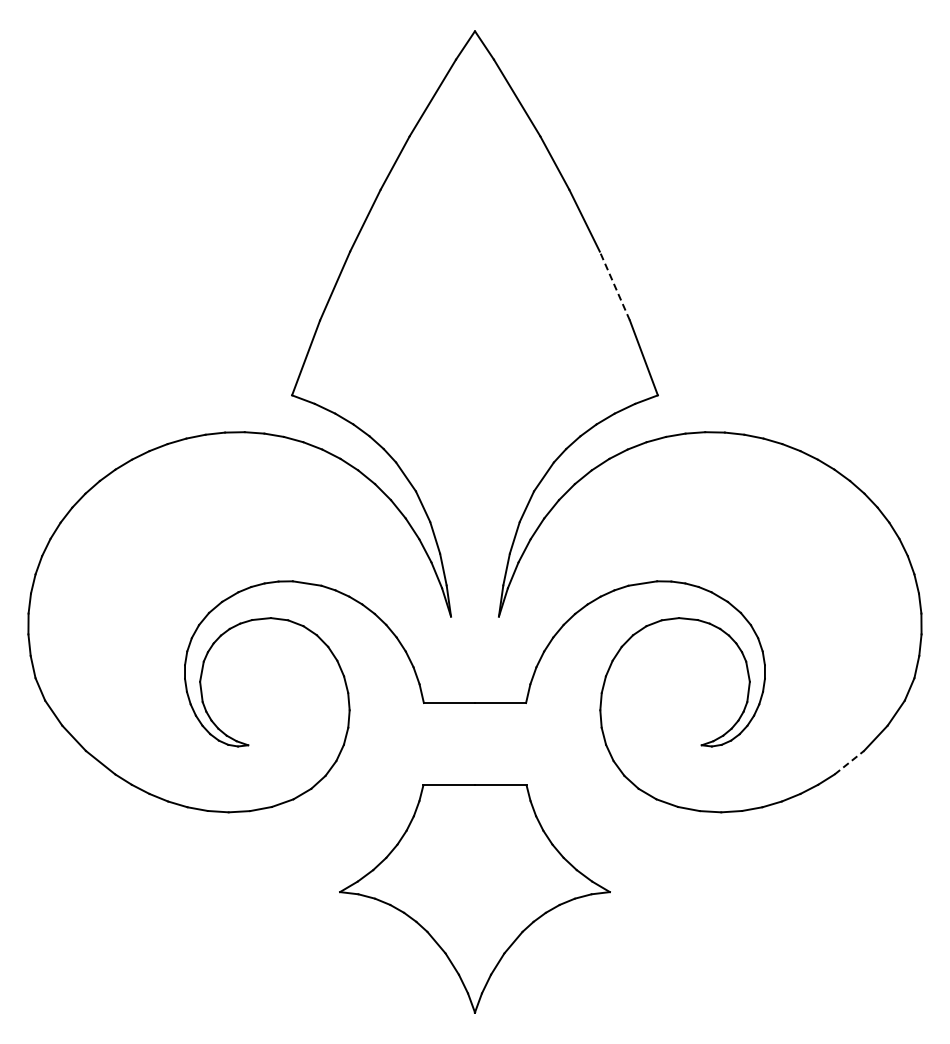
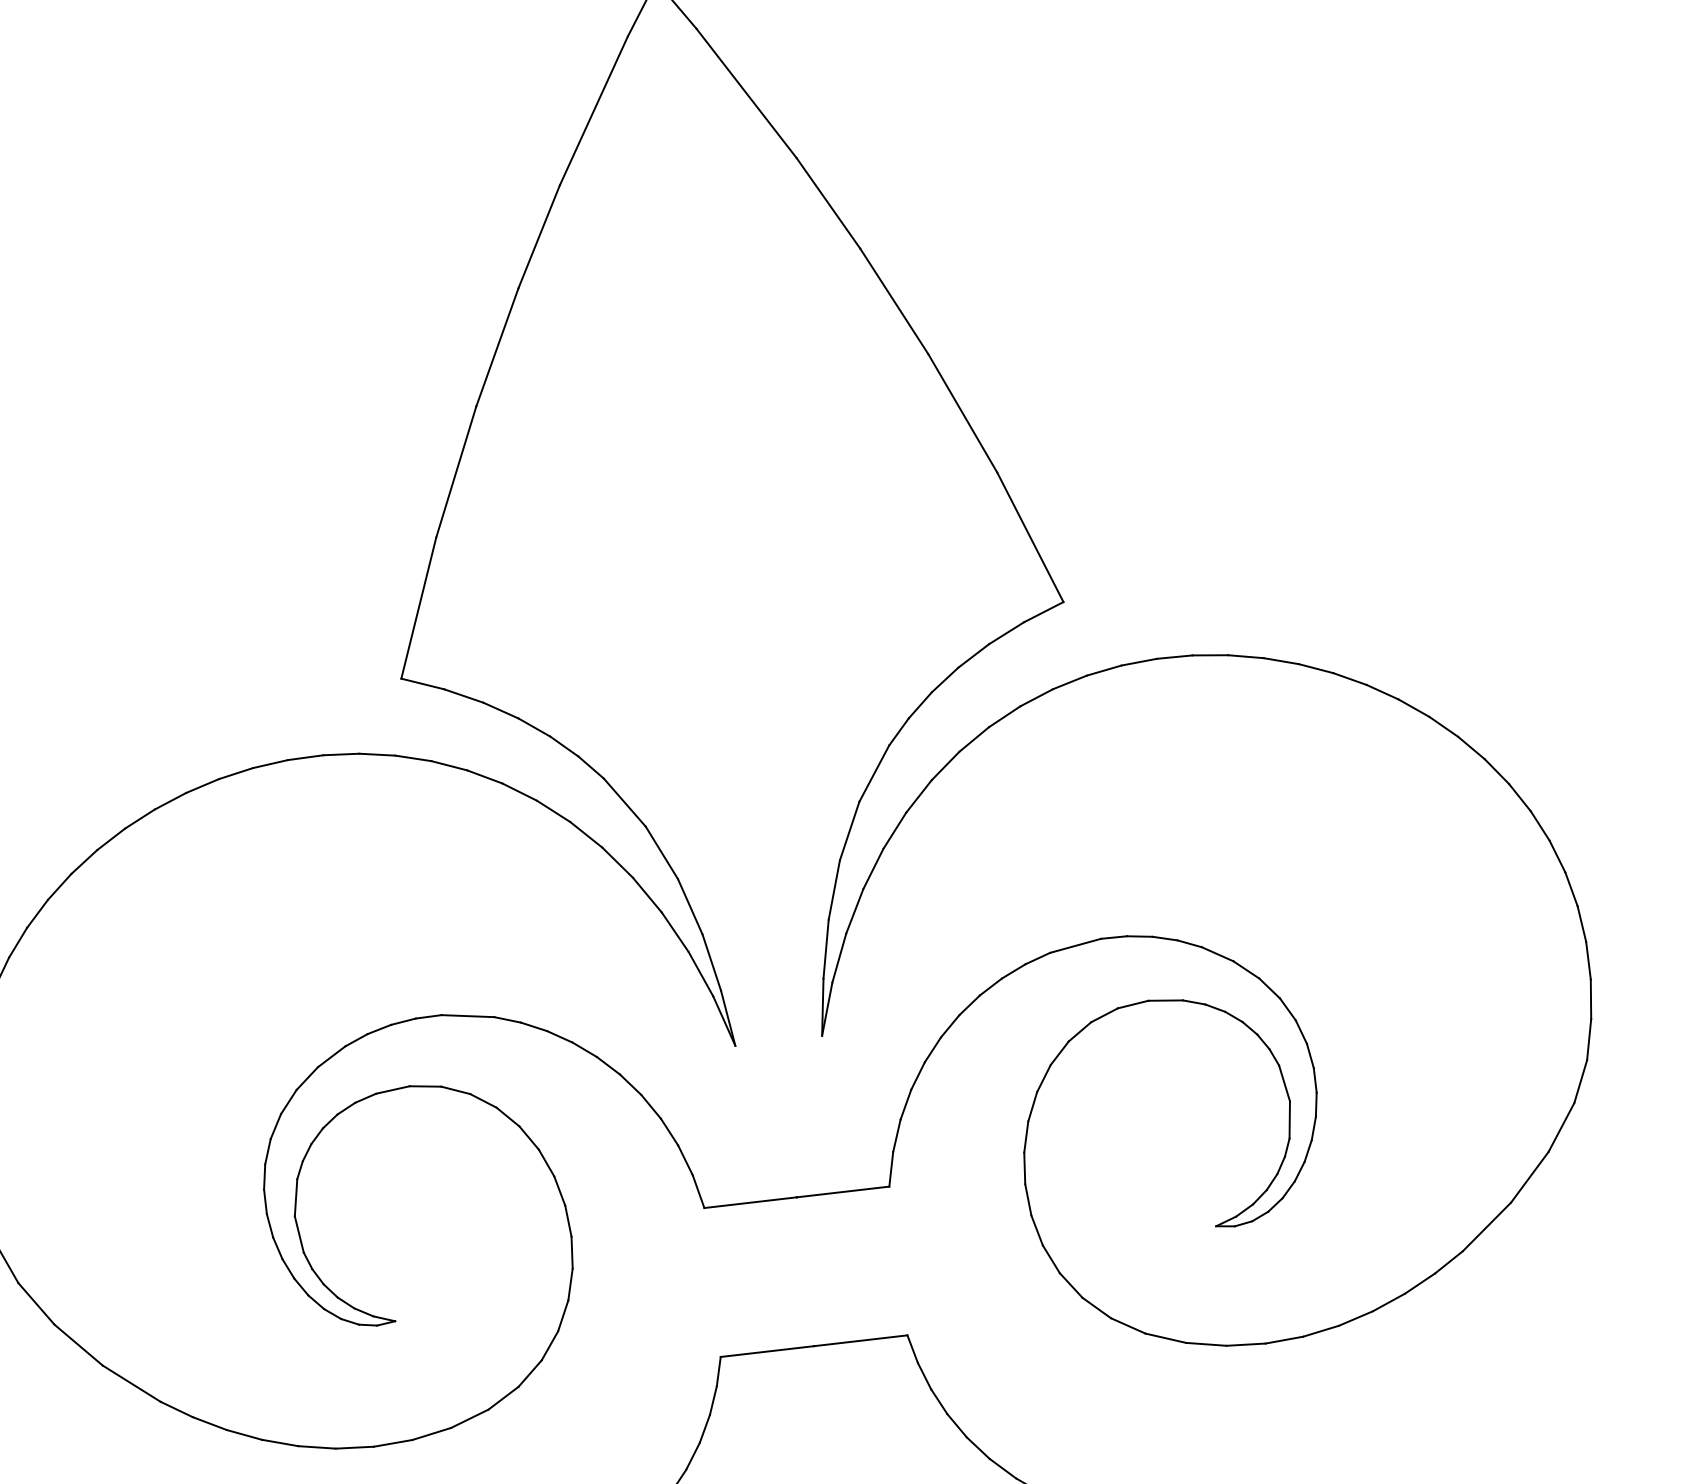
line: (614, 286) -> (962, 414), dashed -> solid
line: (849, 762) -> (1487, 1226), dashed -> solid

